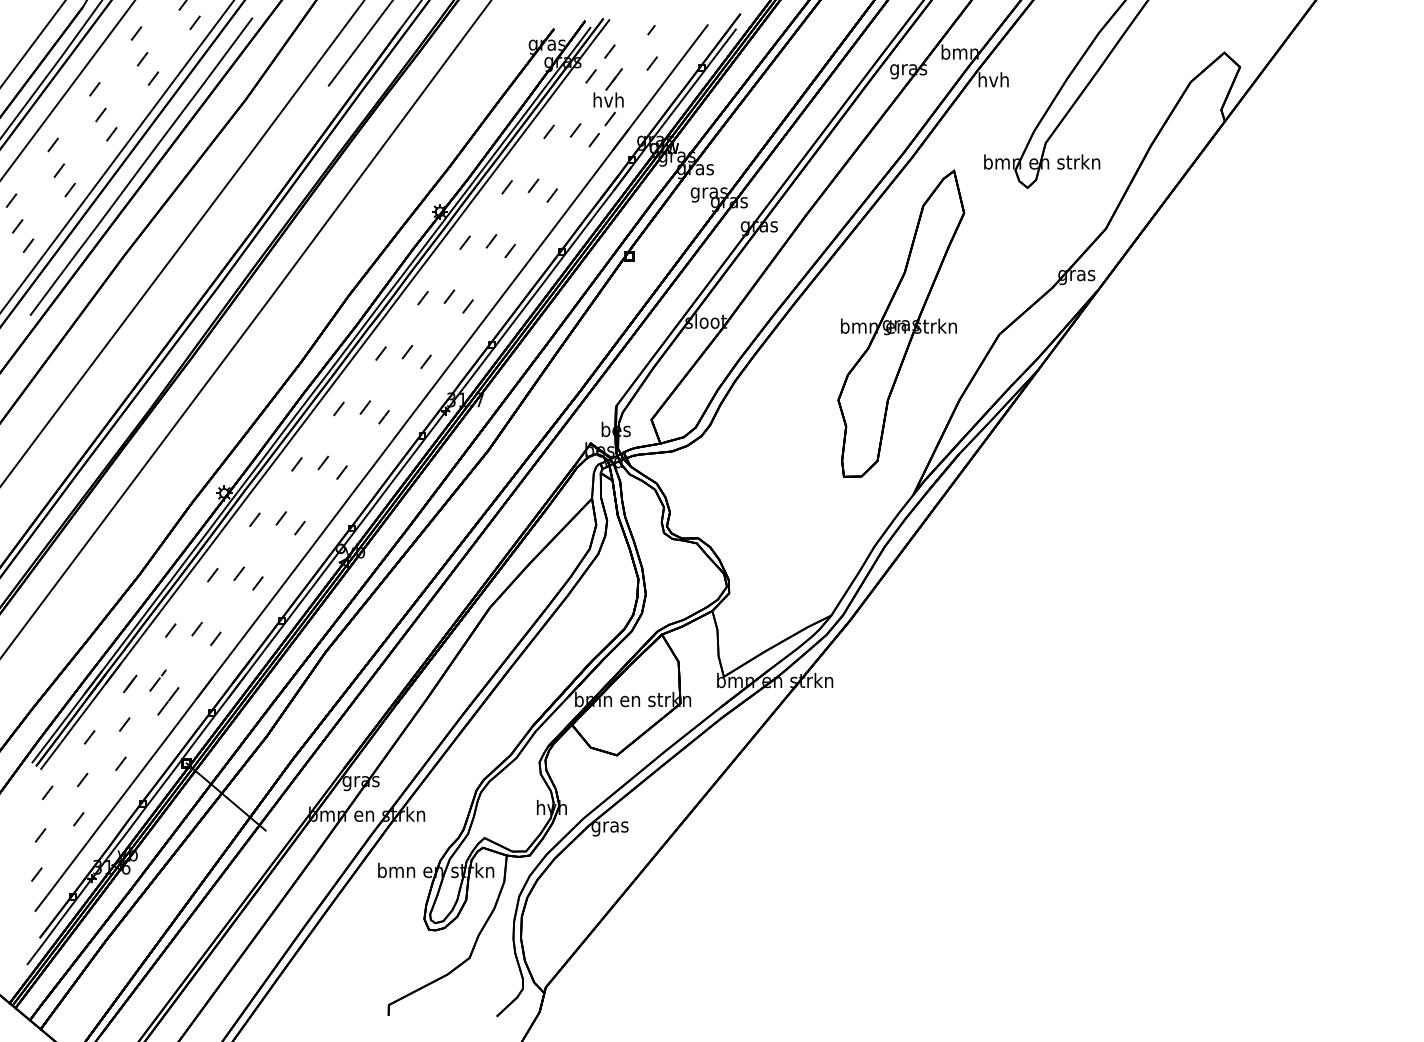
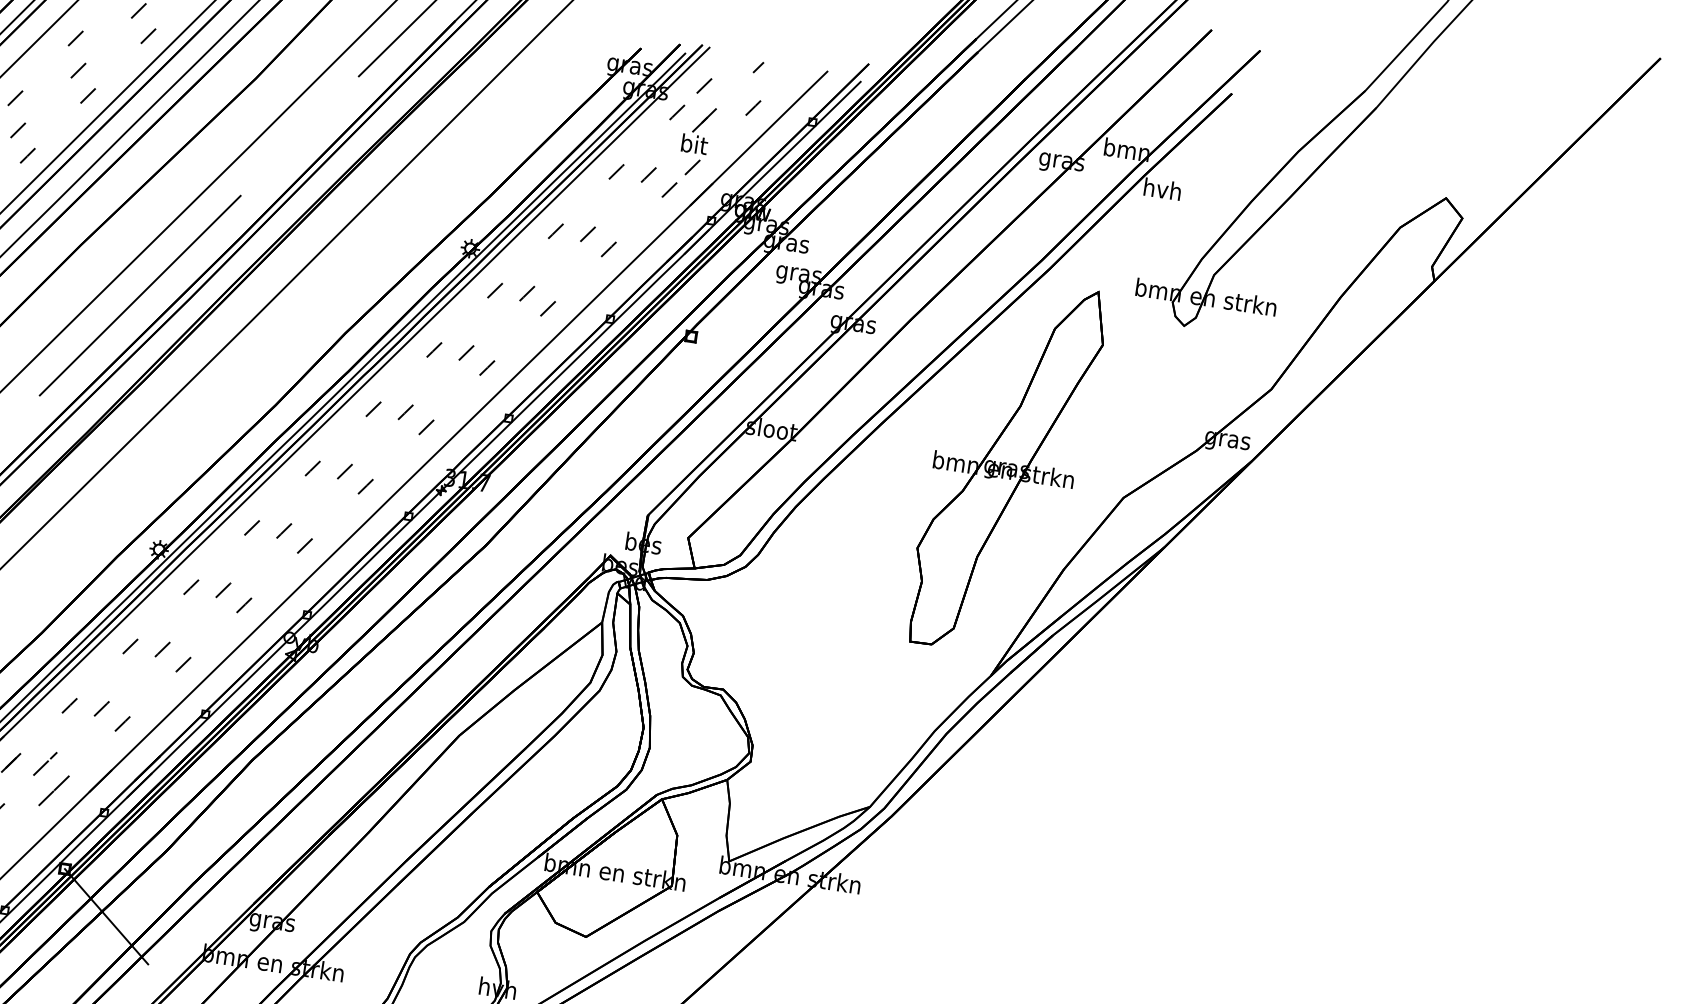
text: (608, 99) -> (694, 143), hvh -> bit
line: (178, 289) -> (140, 295), added

